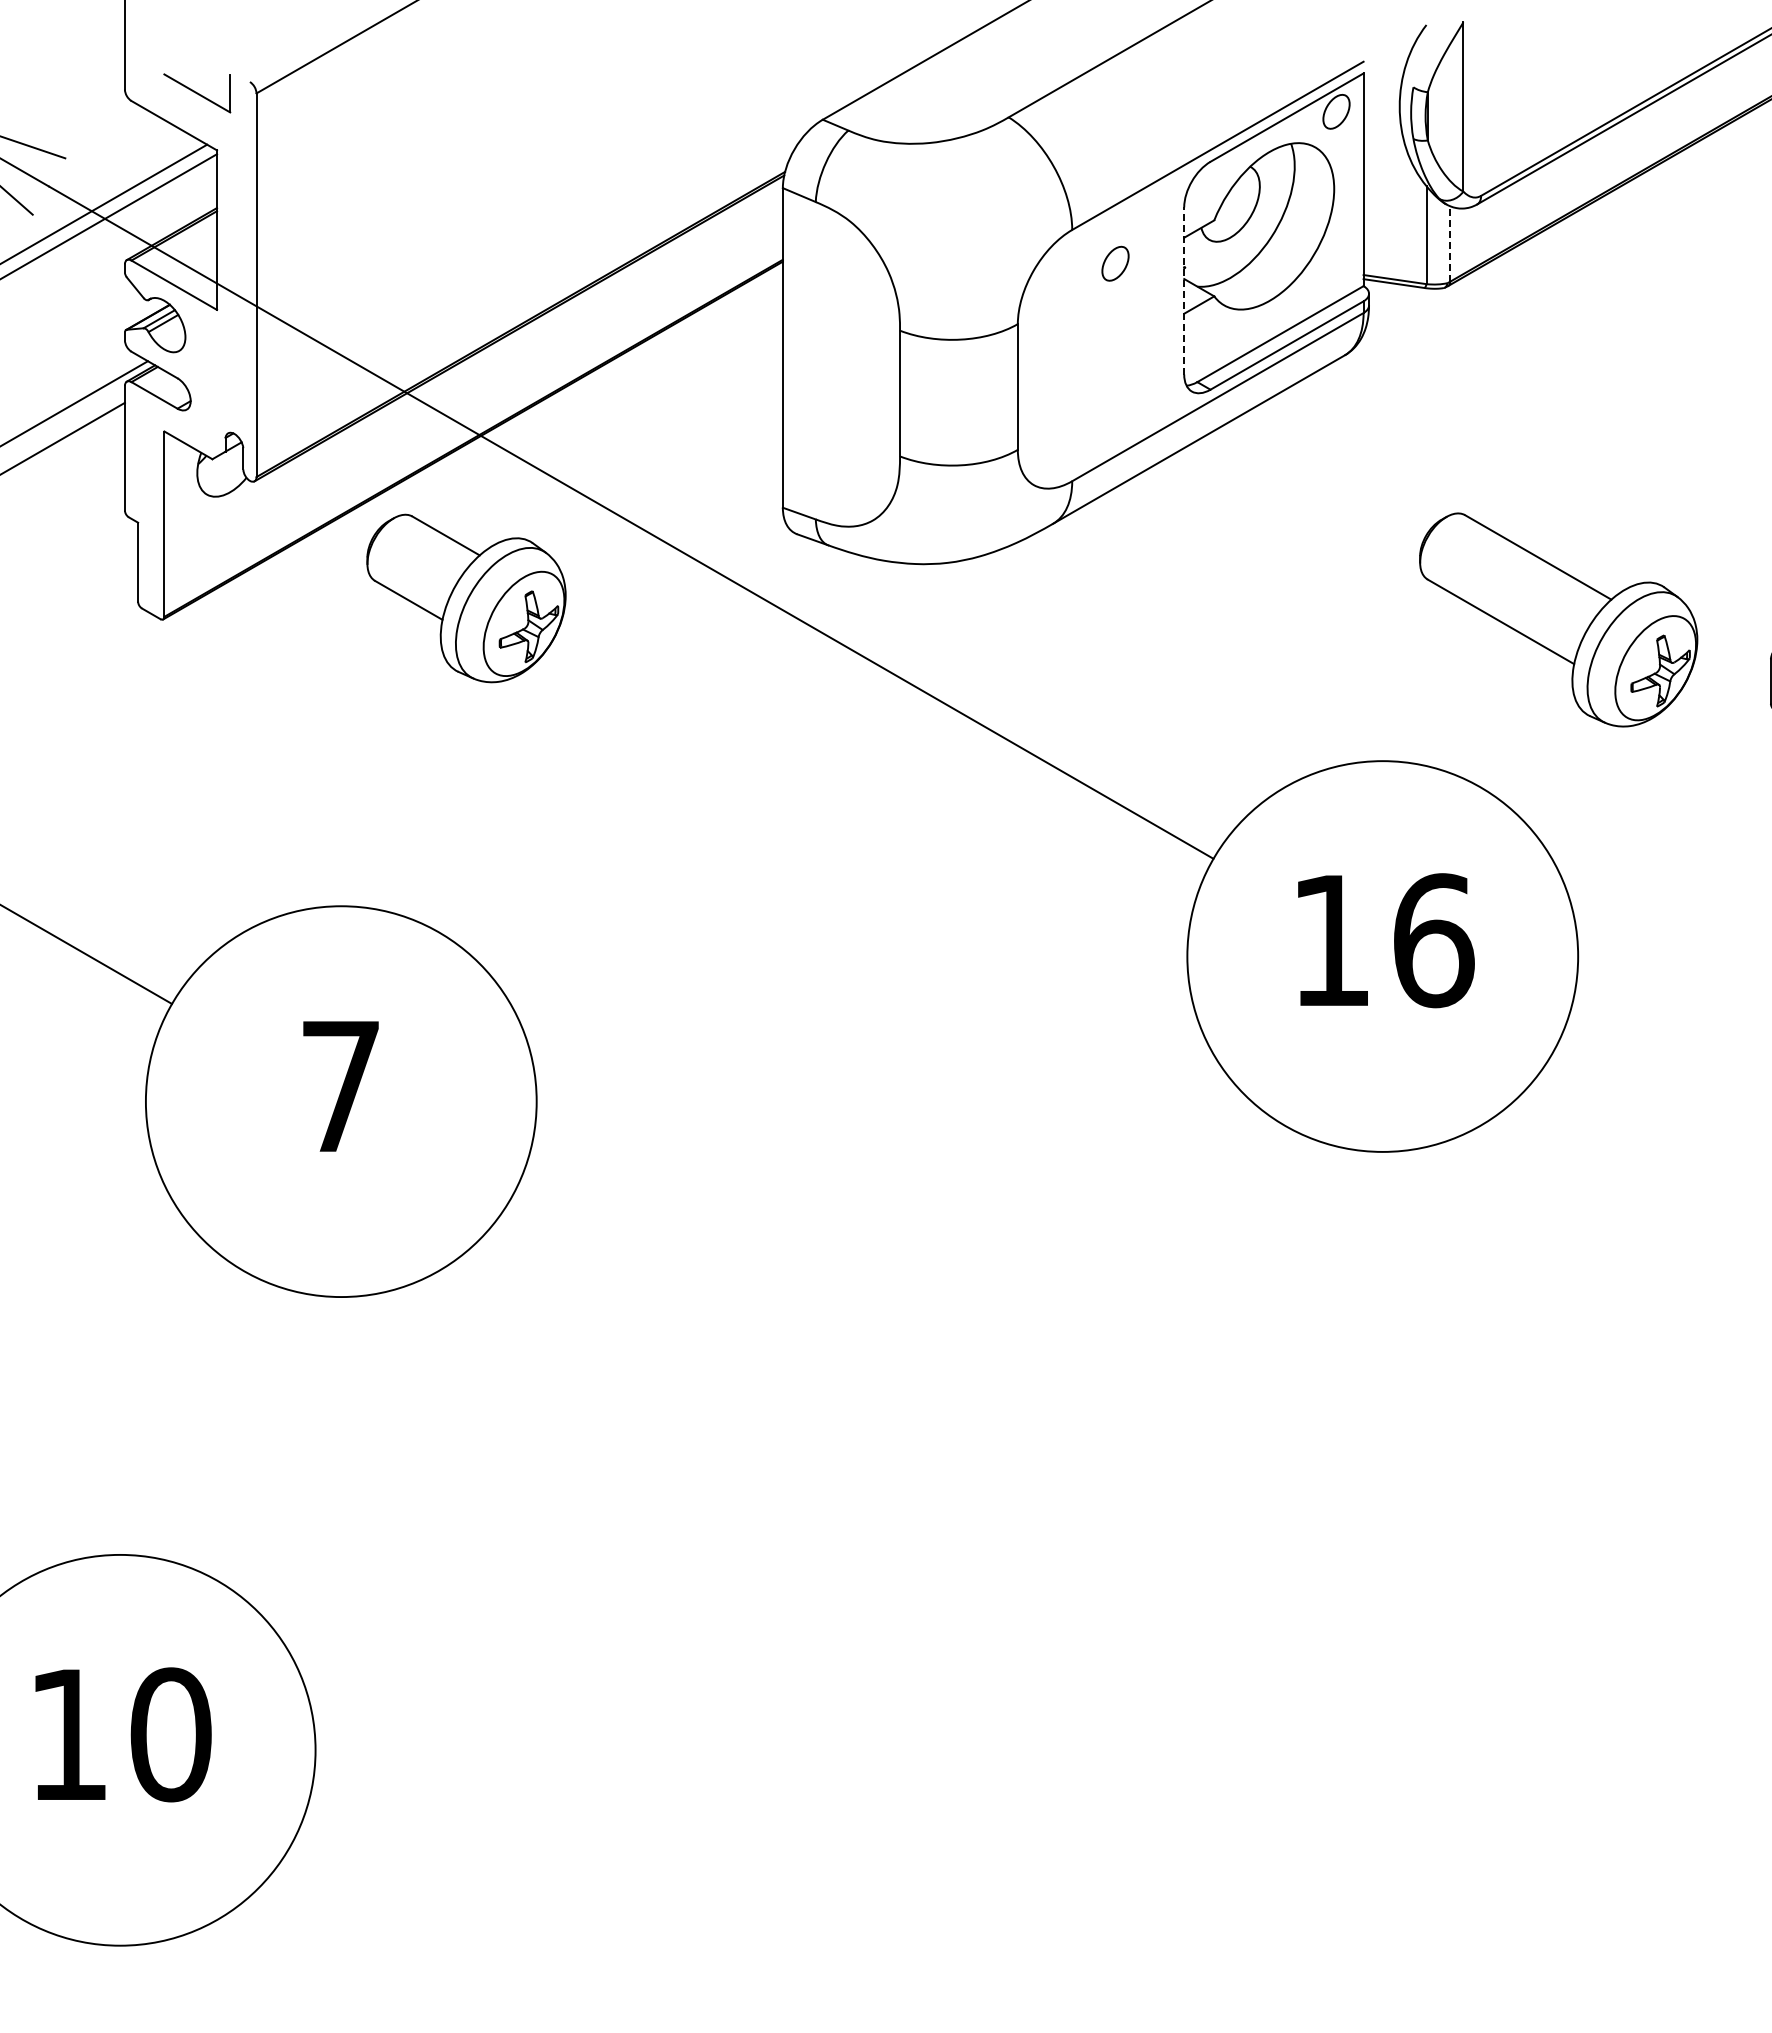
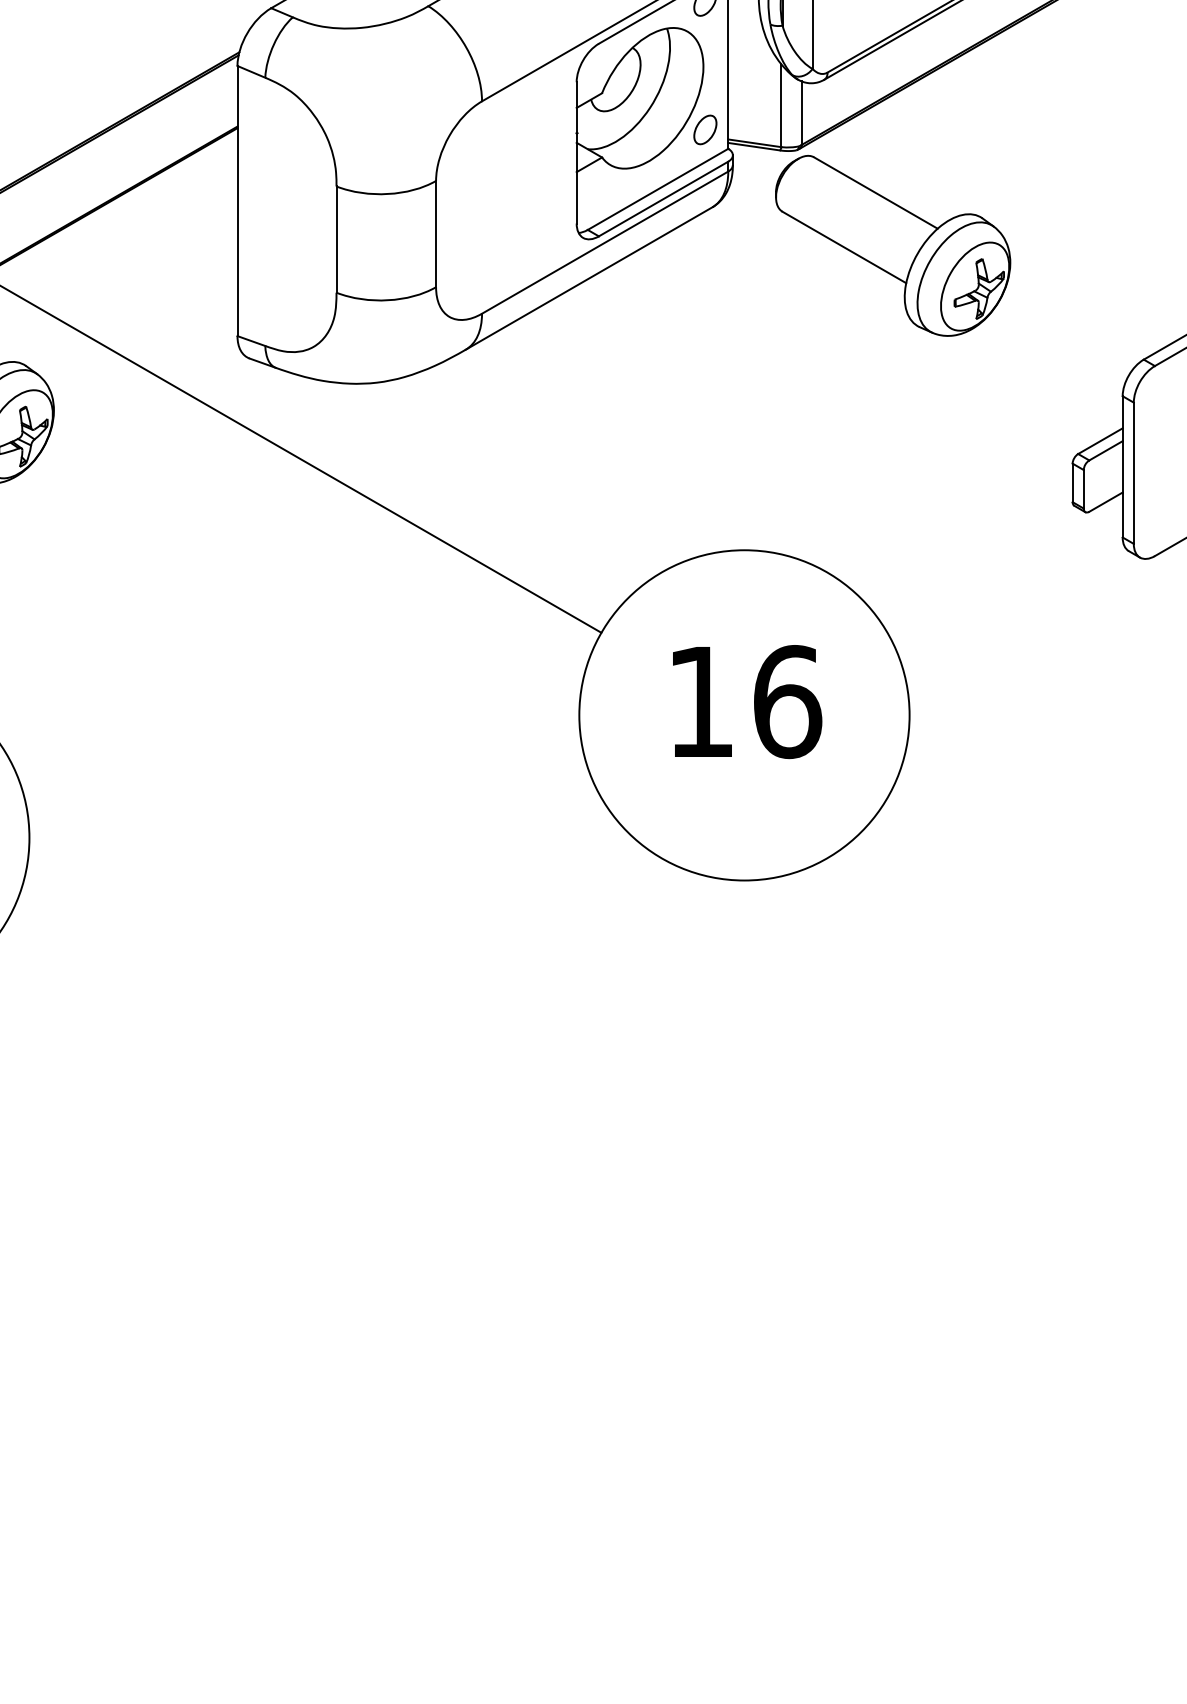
line: (1450, 243) -> (801, 112), dashed -> solid
part: (1115, 263) -> (705, 129), moved
line: (1184, 290) -> (576, 152), dashed -> solid
part: (1558, 619) -> (892, 245), moved

